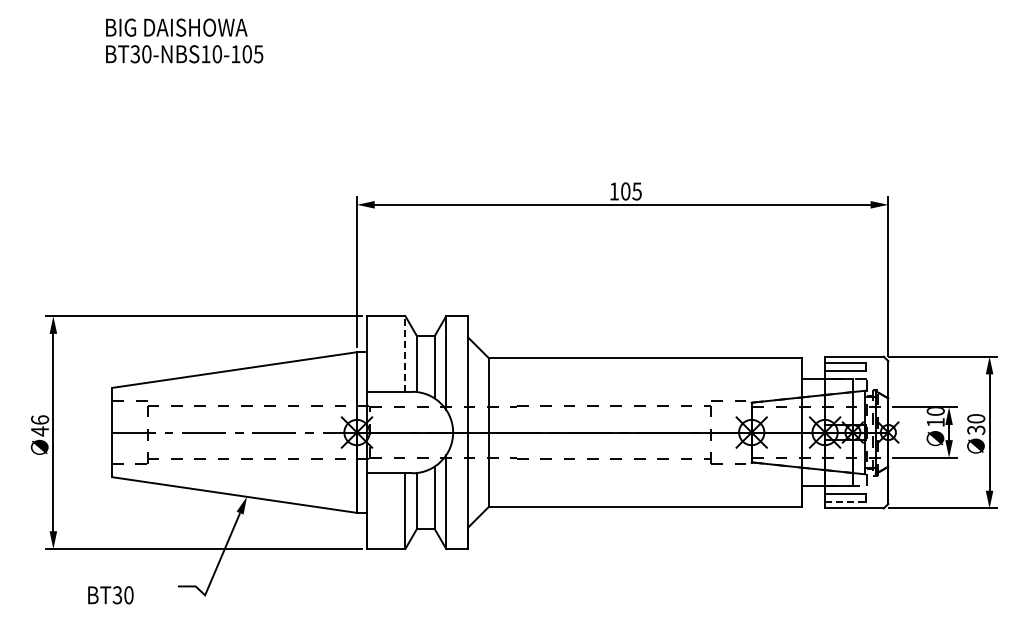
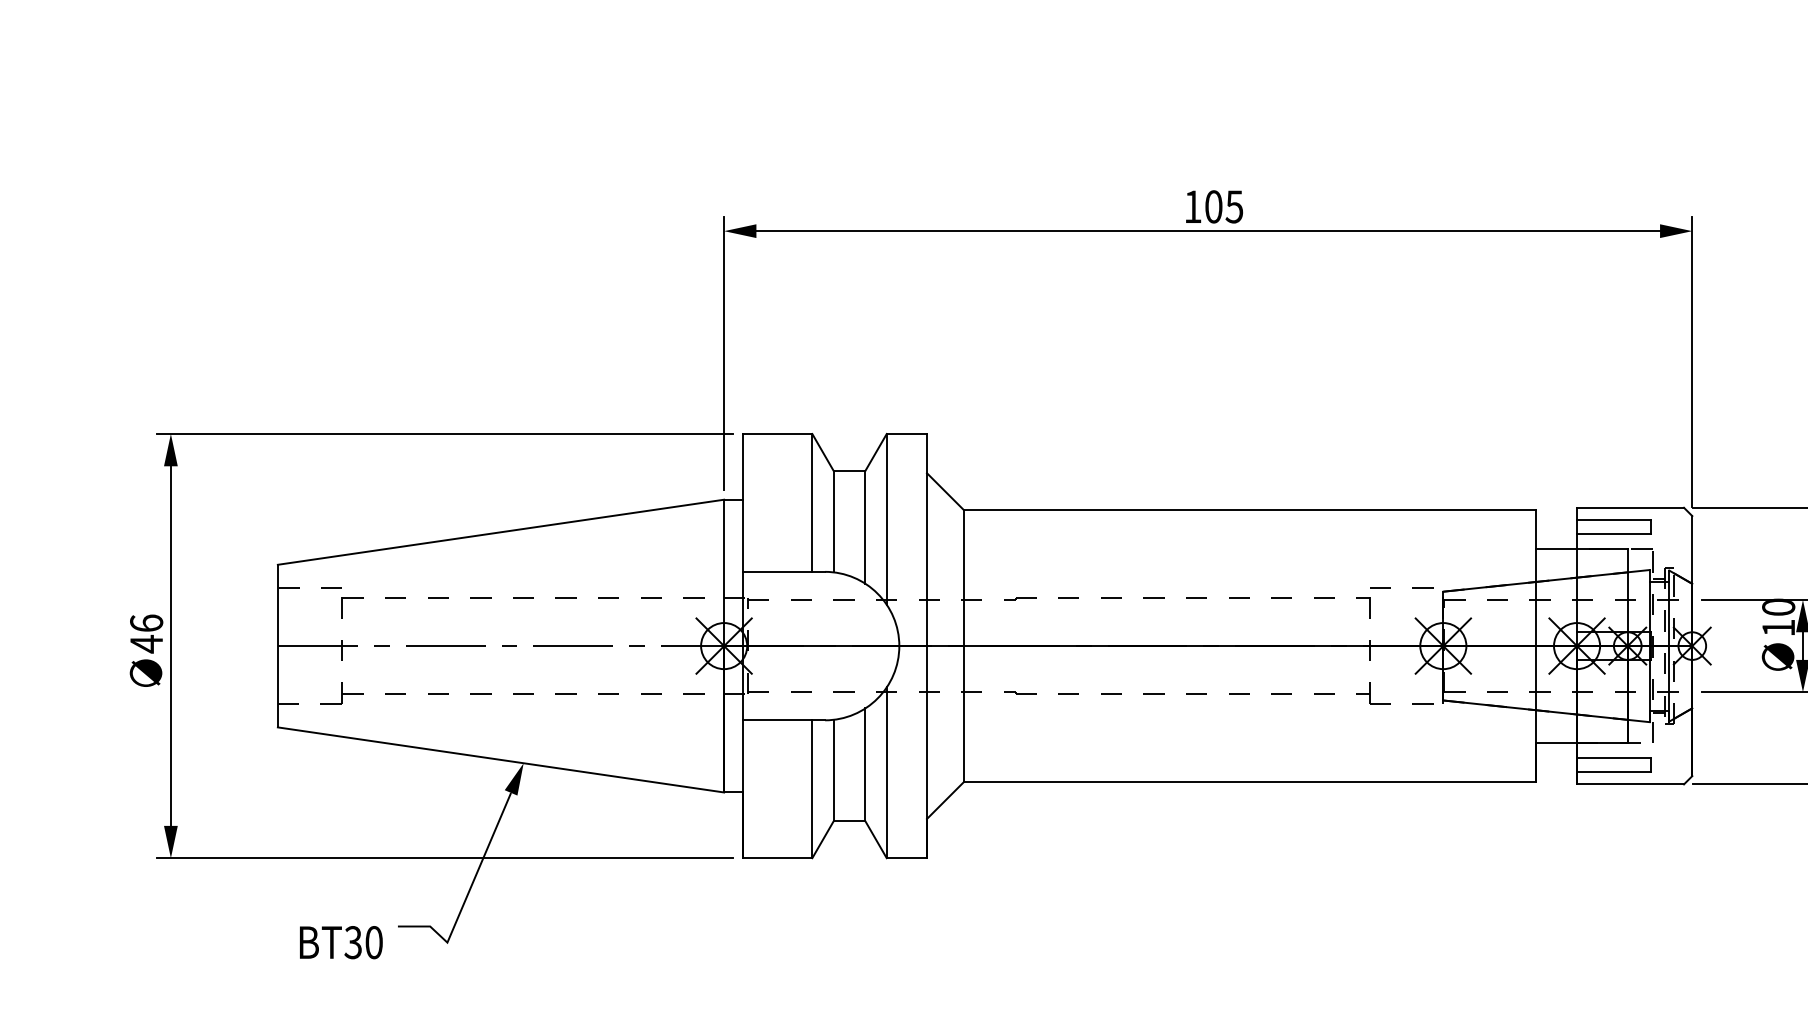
line: (405, 353) -> (812, 502), dashed -> solid
line: (845, 501) -> (1614, 771), dashed -> solid
text: (110, 595) -> (340, 943), moved

